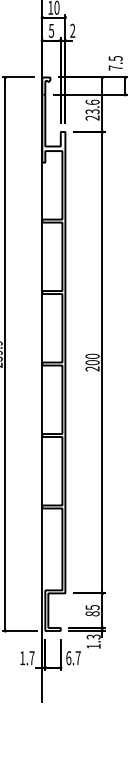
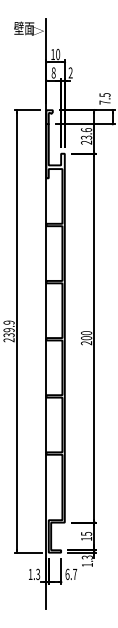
text: (51, 30) -> (53, 72), 5 -> 8
text: (92, 613) -> (86, 538), 85 -> 15
text: (32, 658) -> (38, 574), 1.7 -> 1.3

